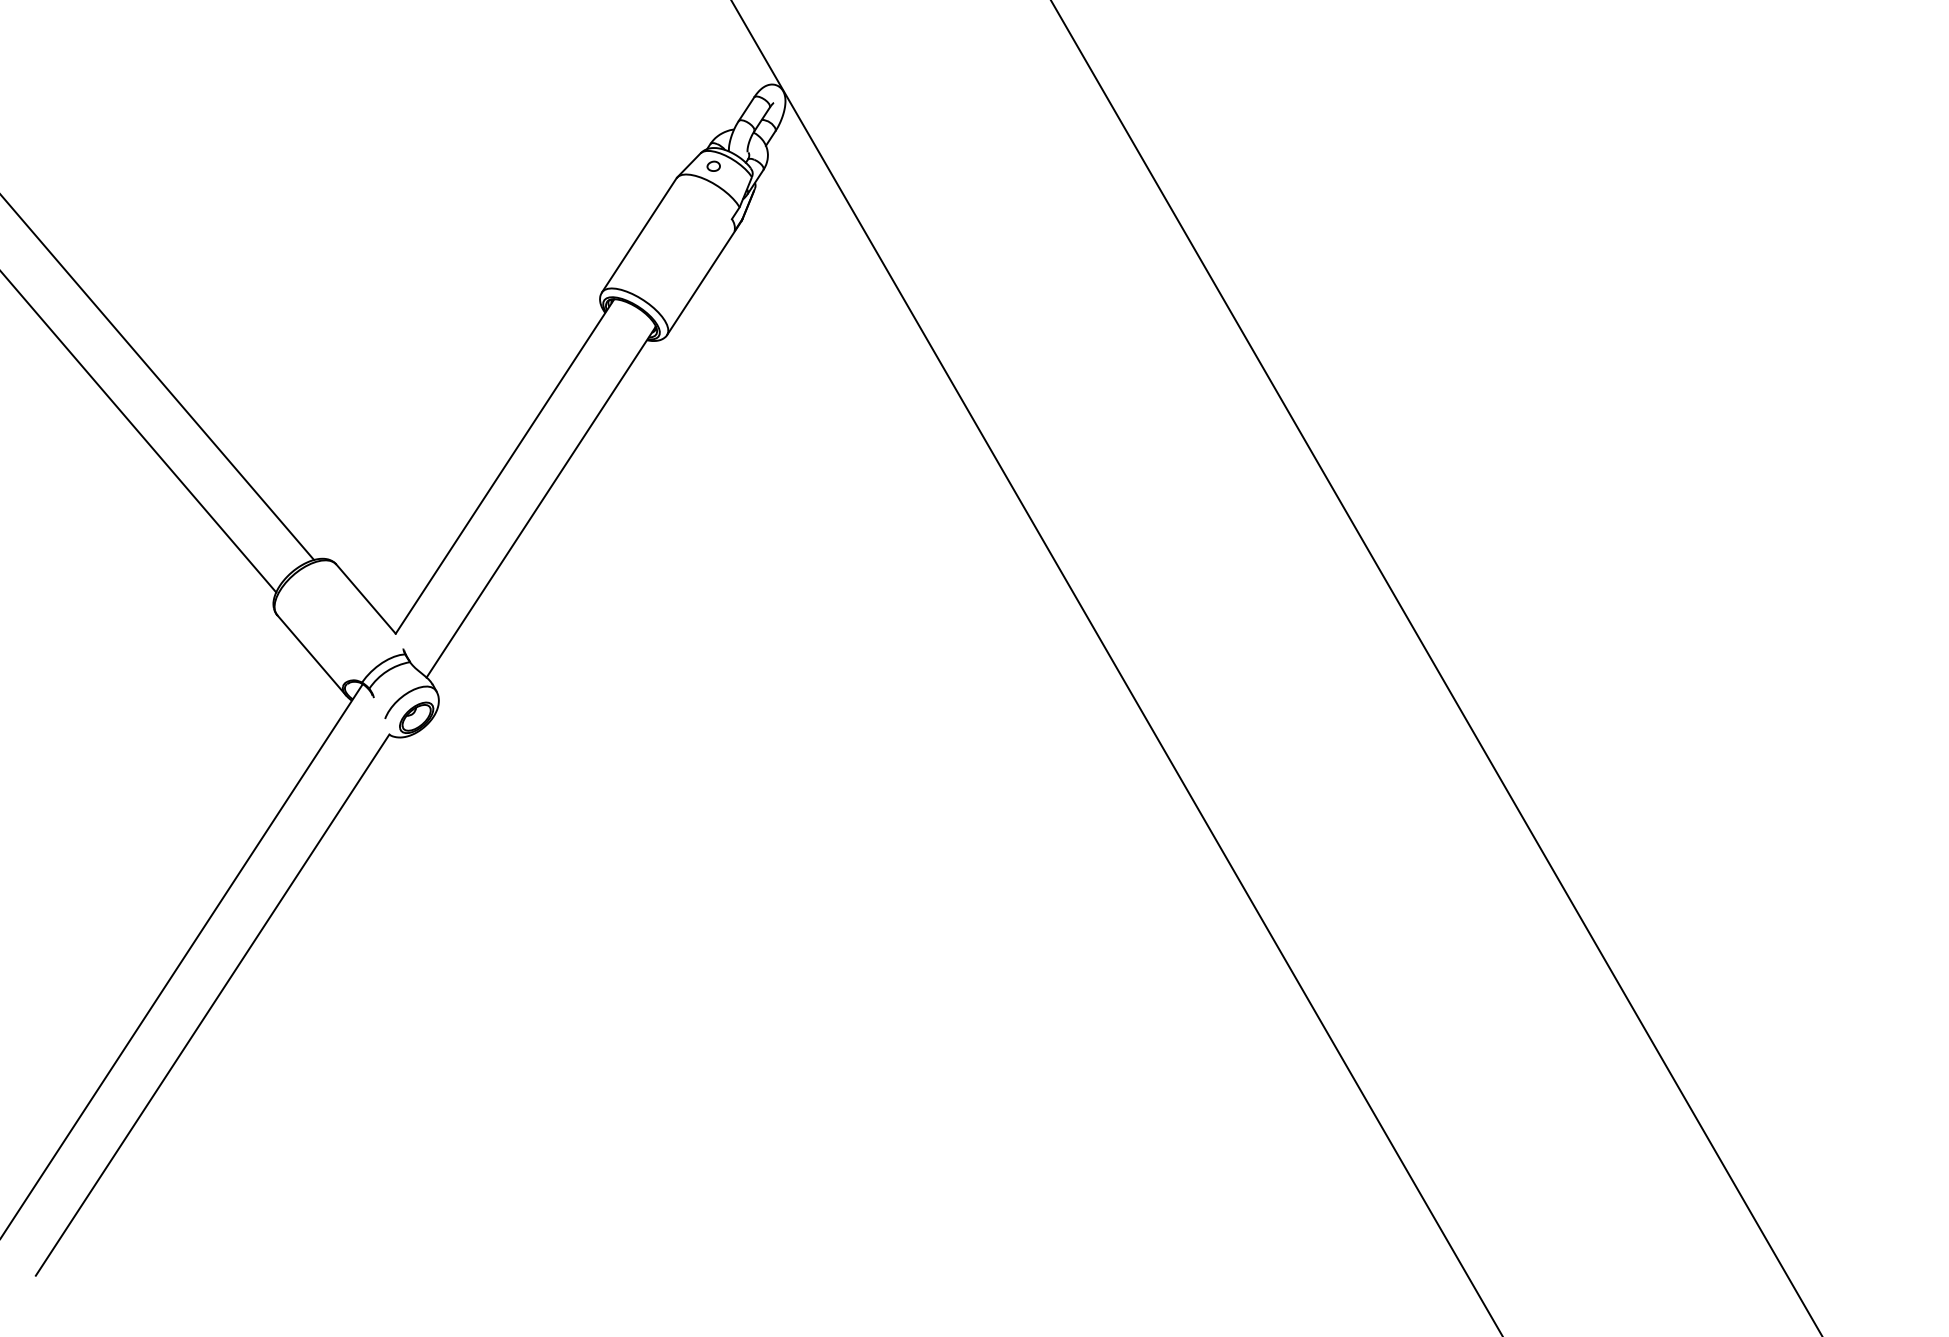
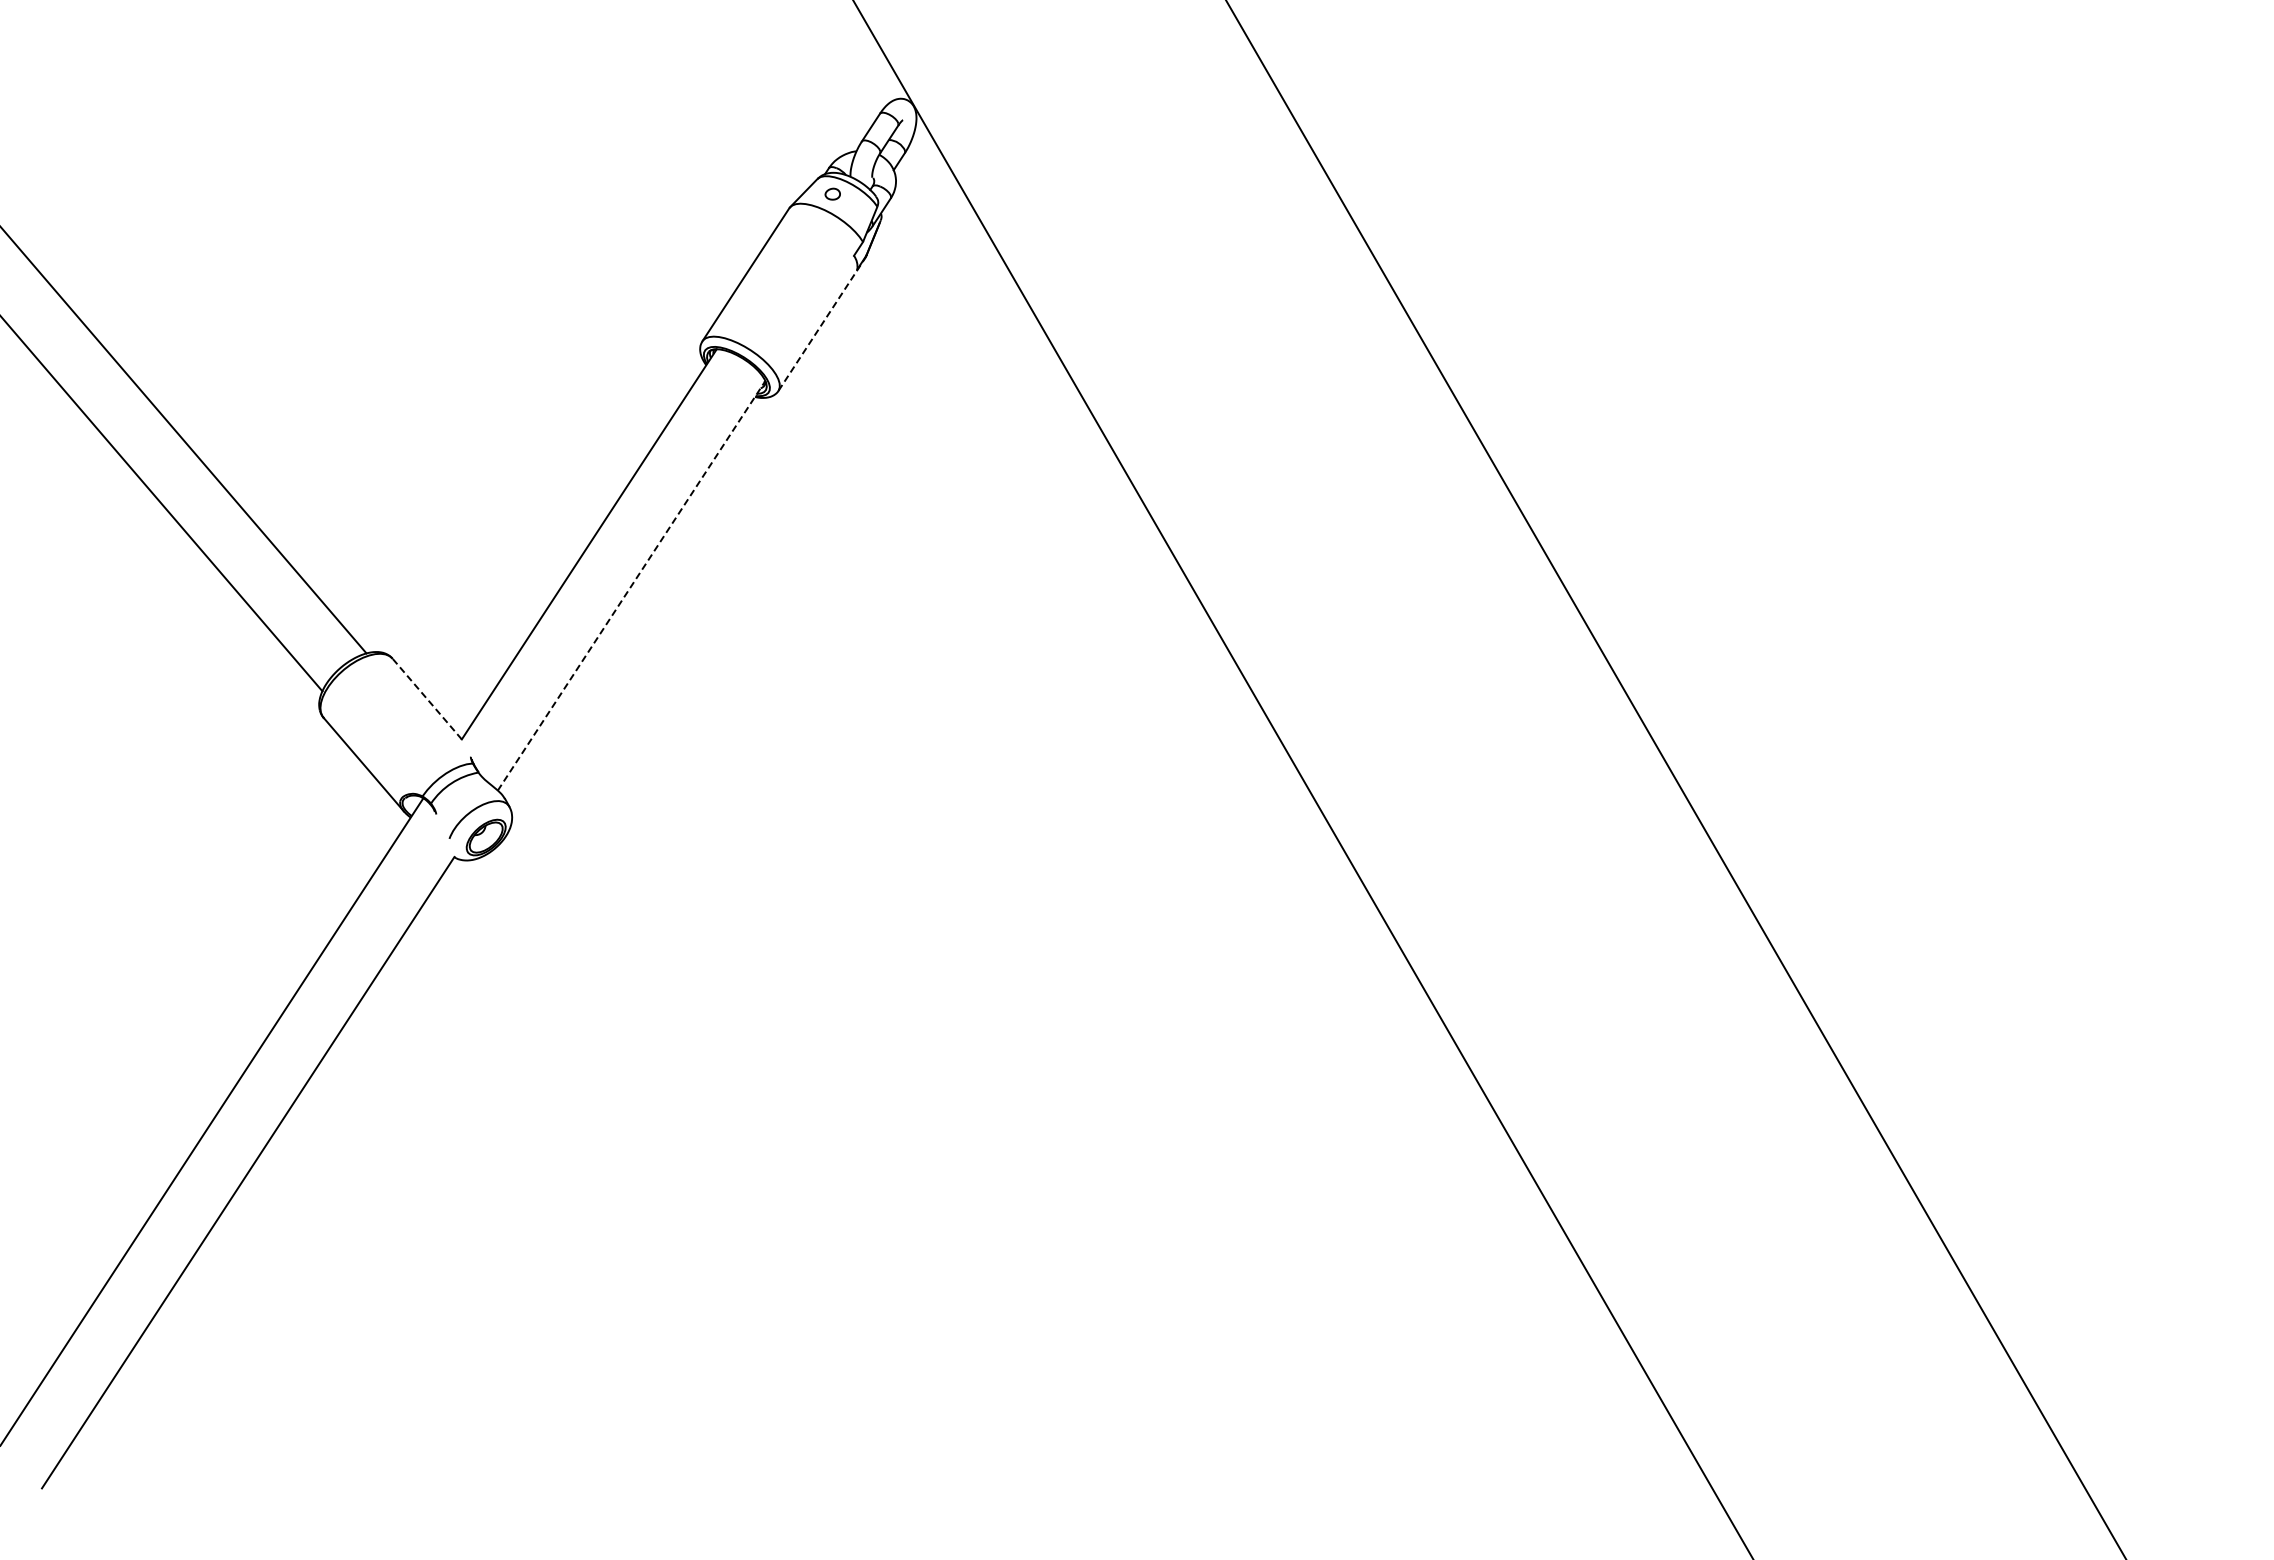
line: (704, 277) -> (822, 323), solid -> dashed
line: (541, 501) -> (631, 585), solid -> dashed
line: (365, 598) -> (426, 698), solid -> dashed

